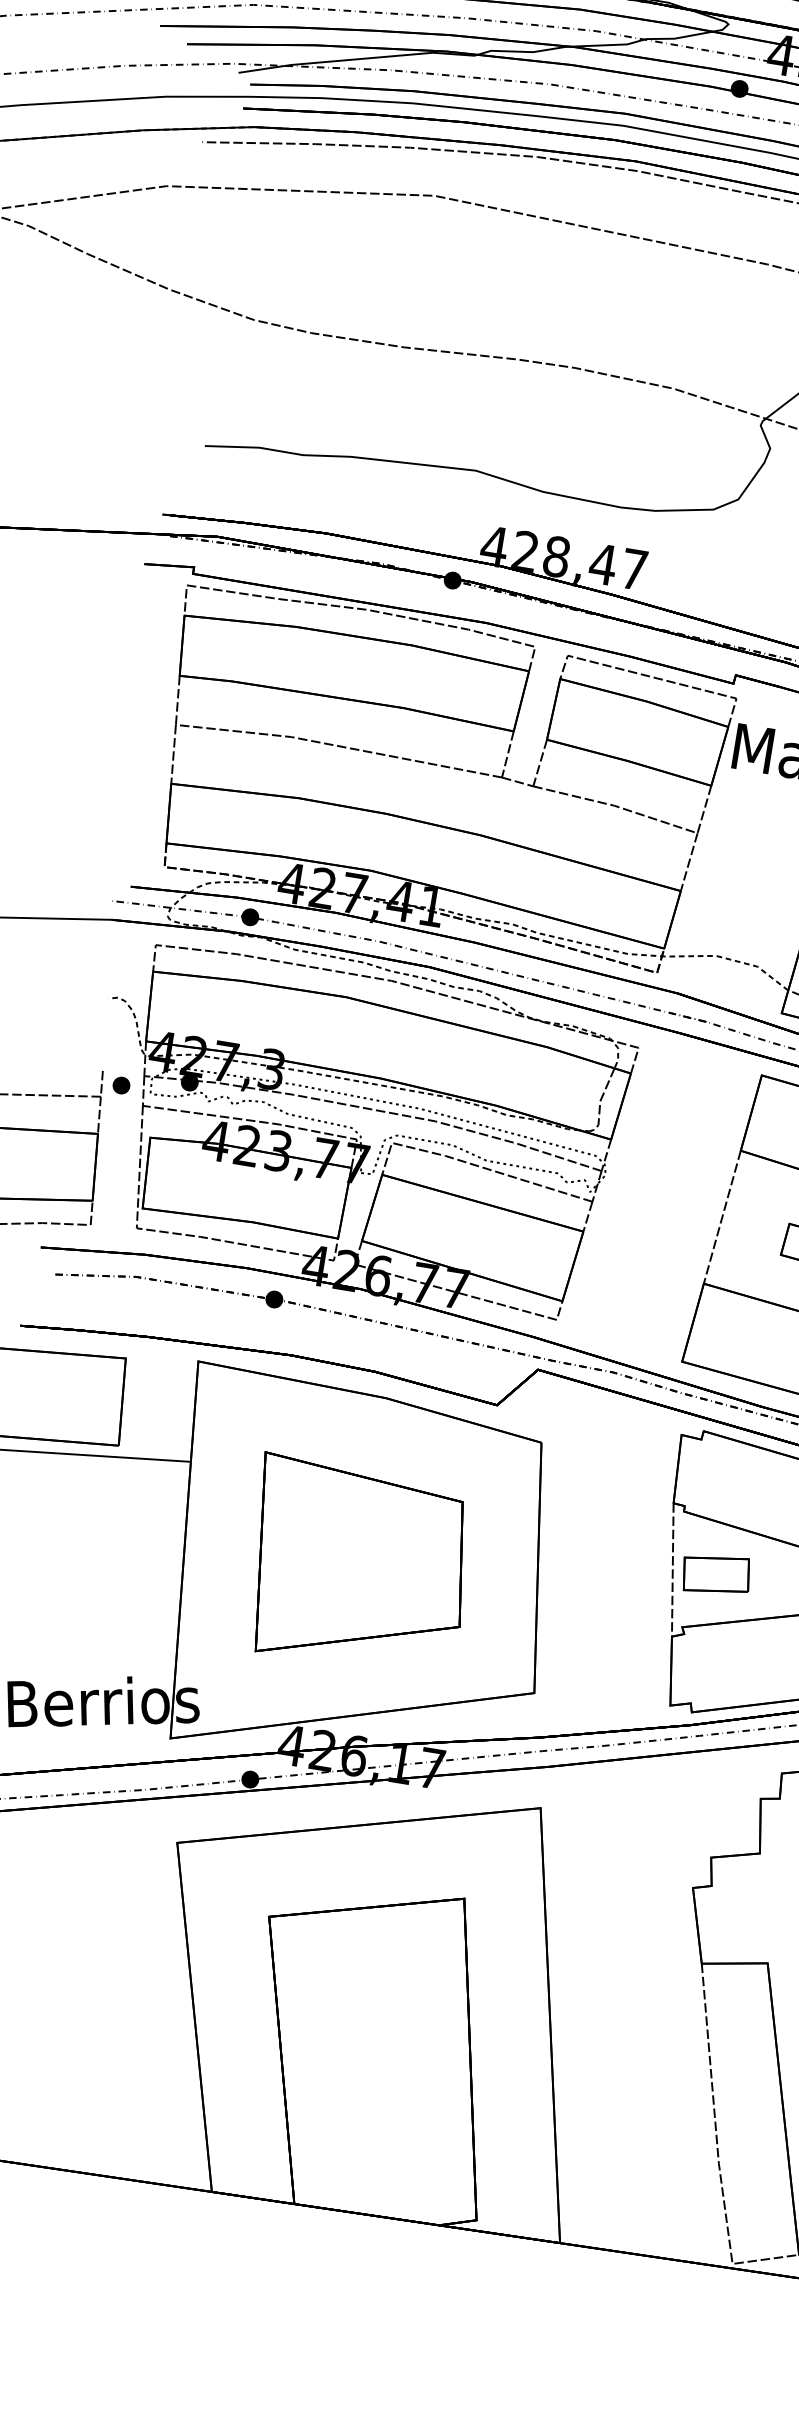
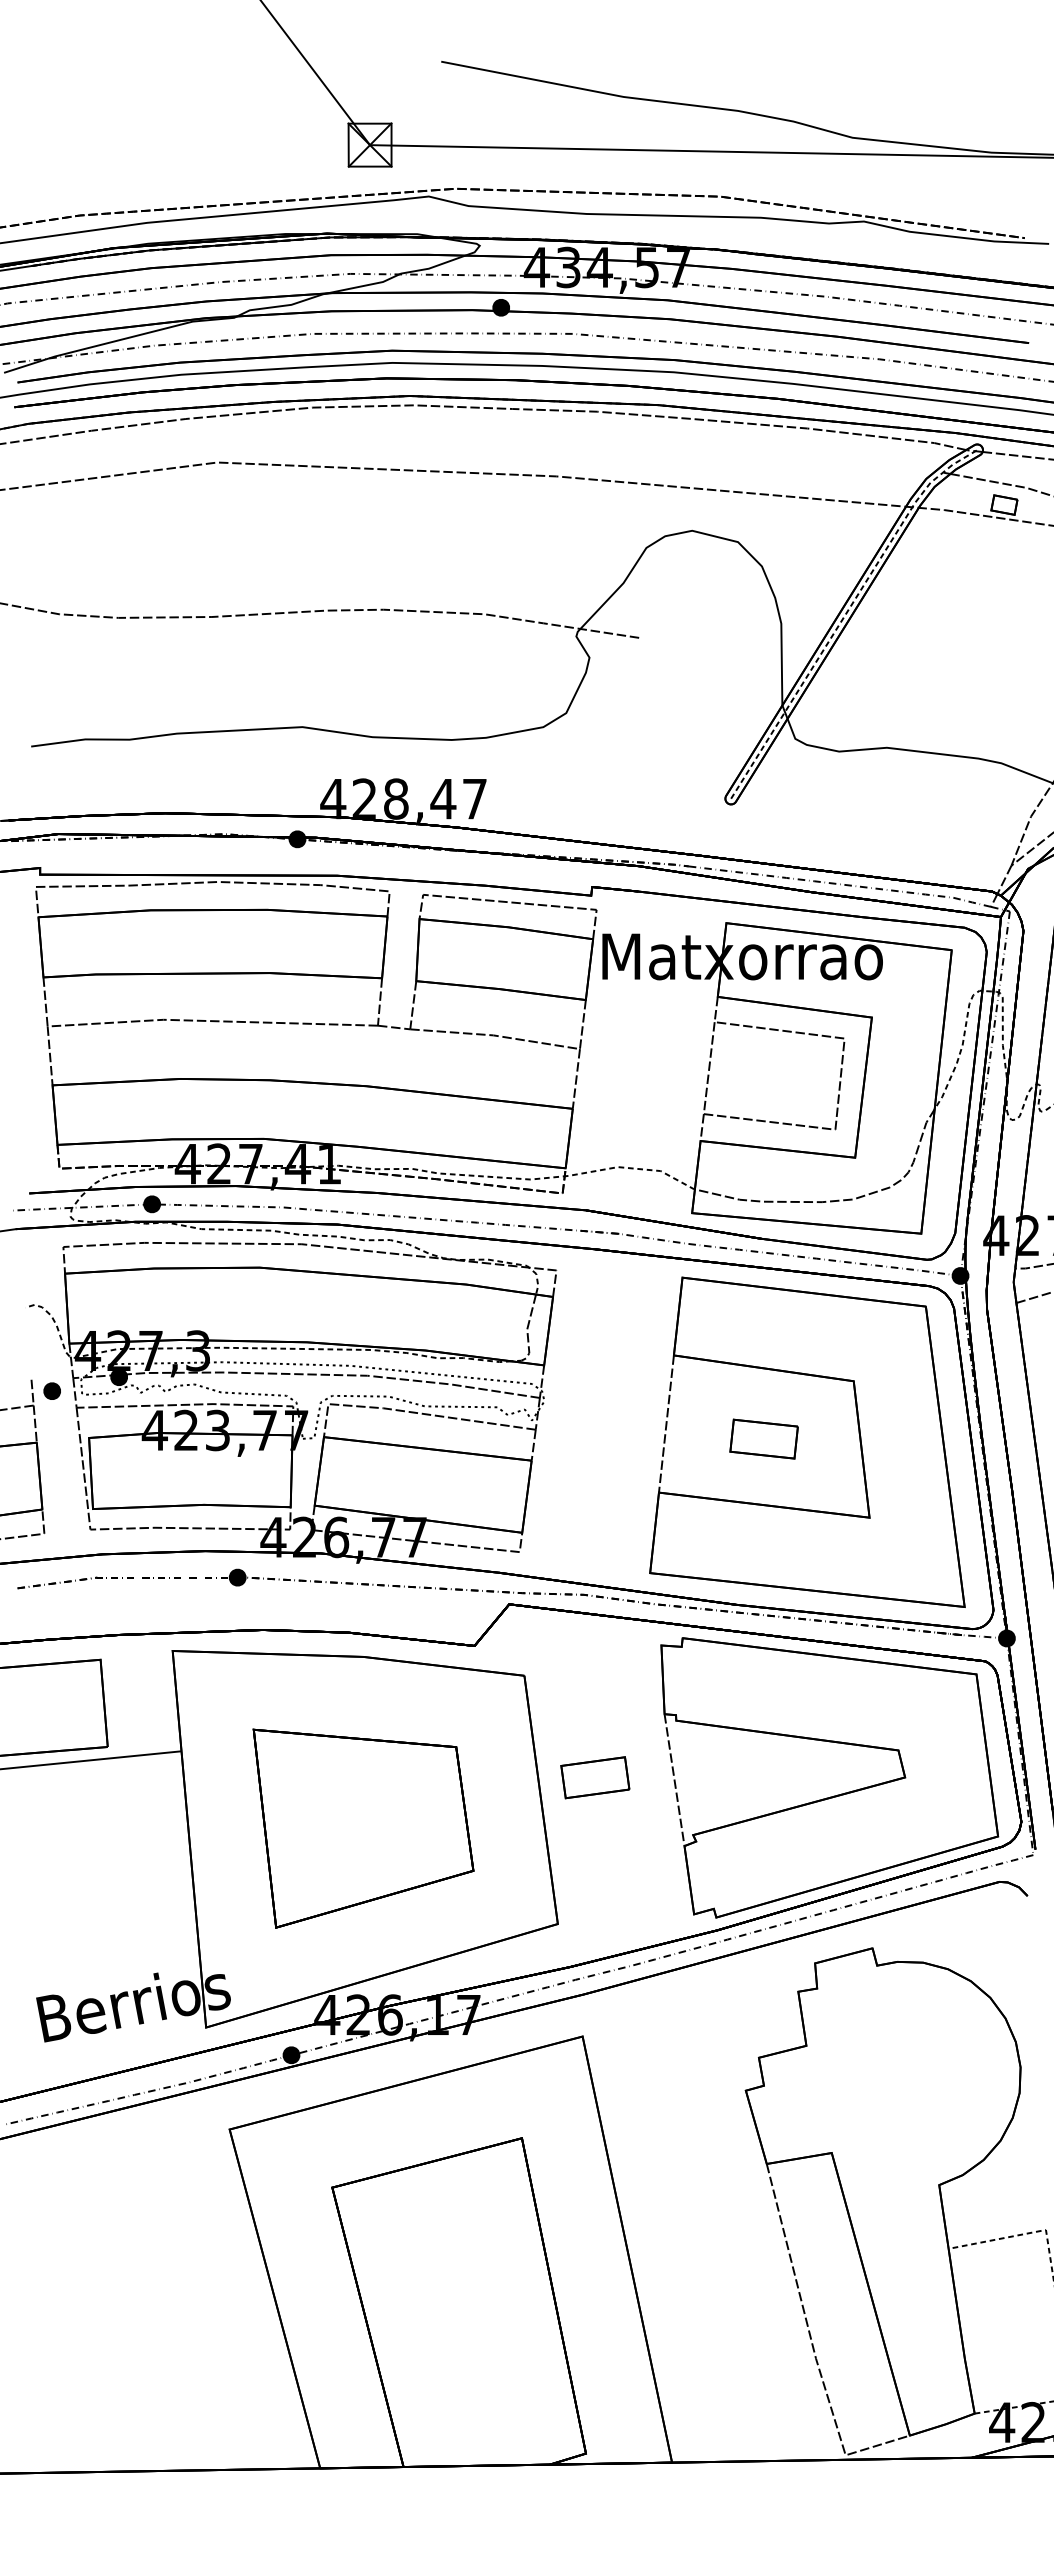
part: (716, 1574) -> (595, 1777), moved

